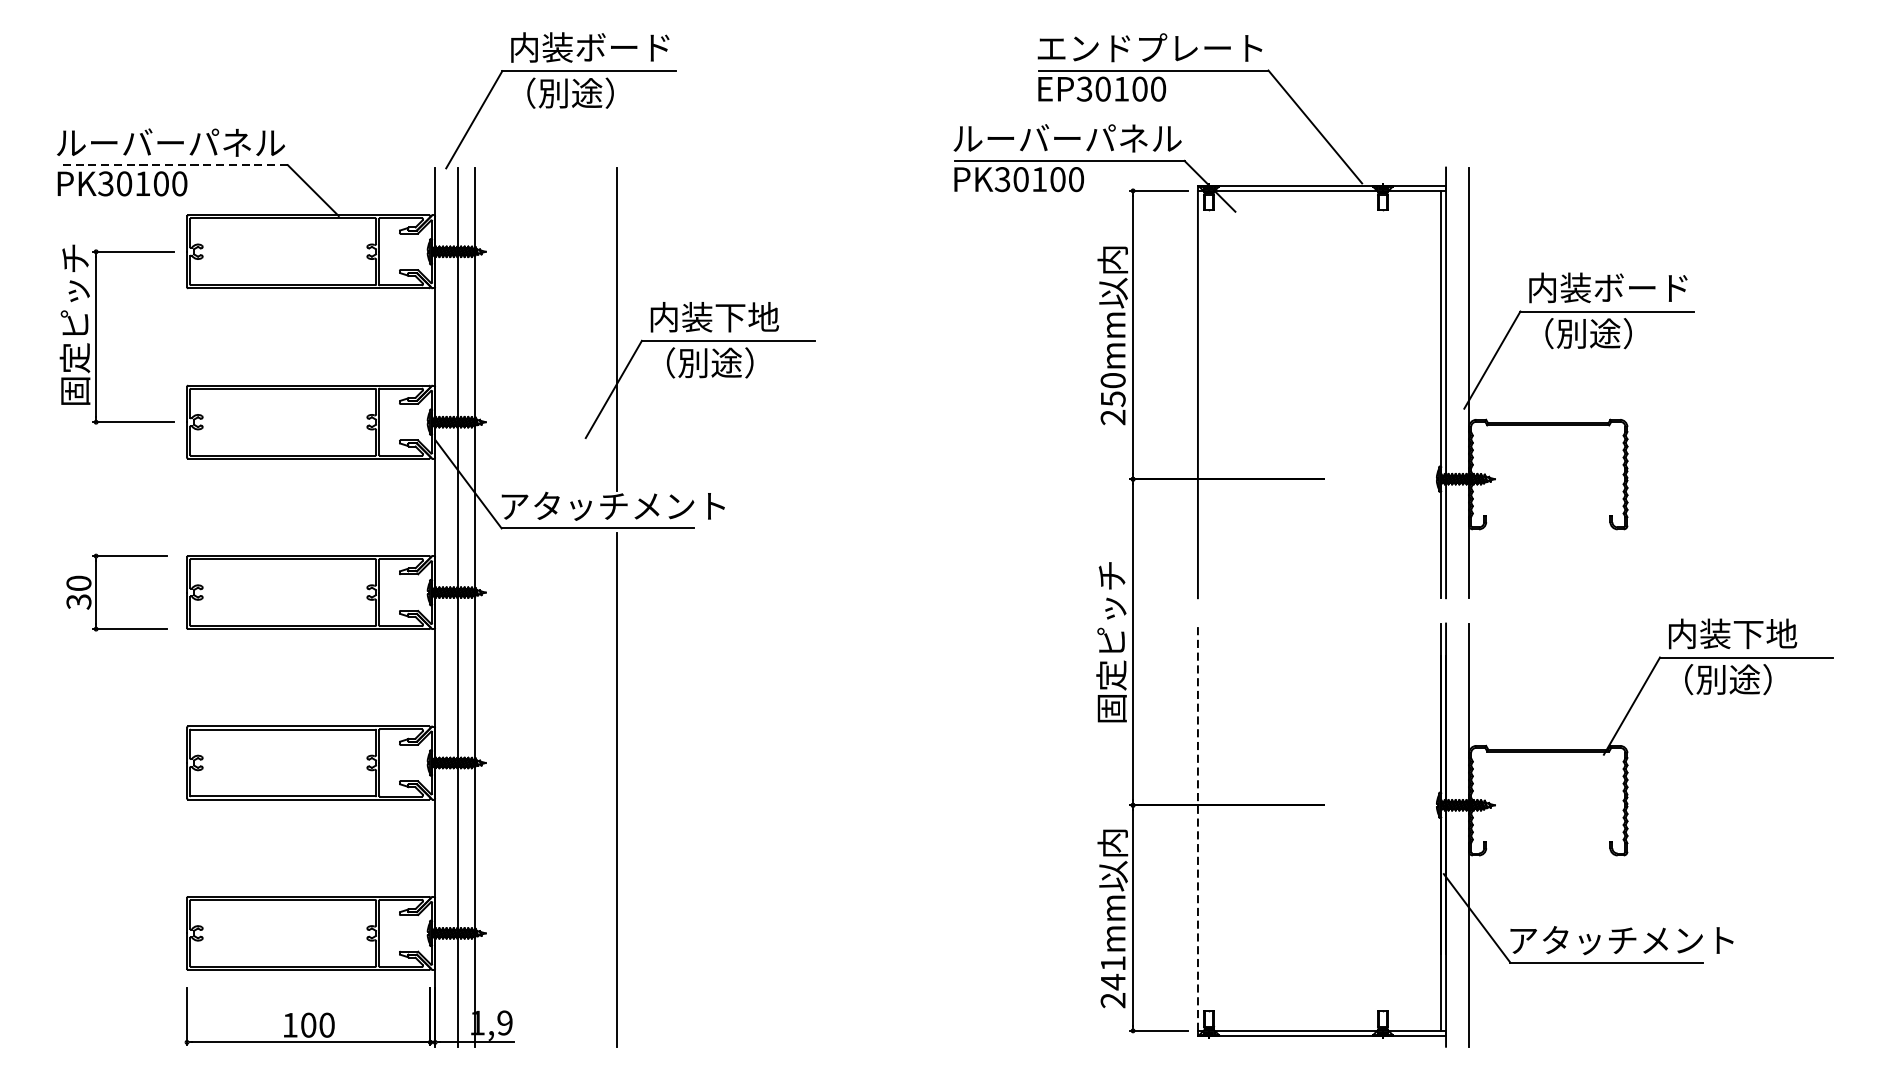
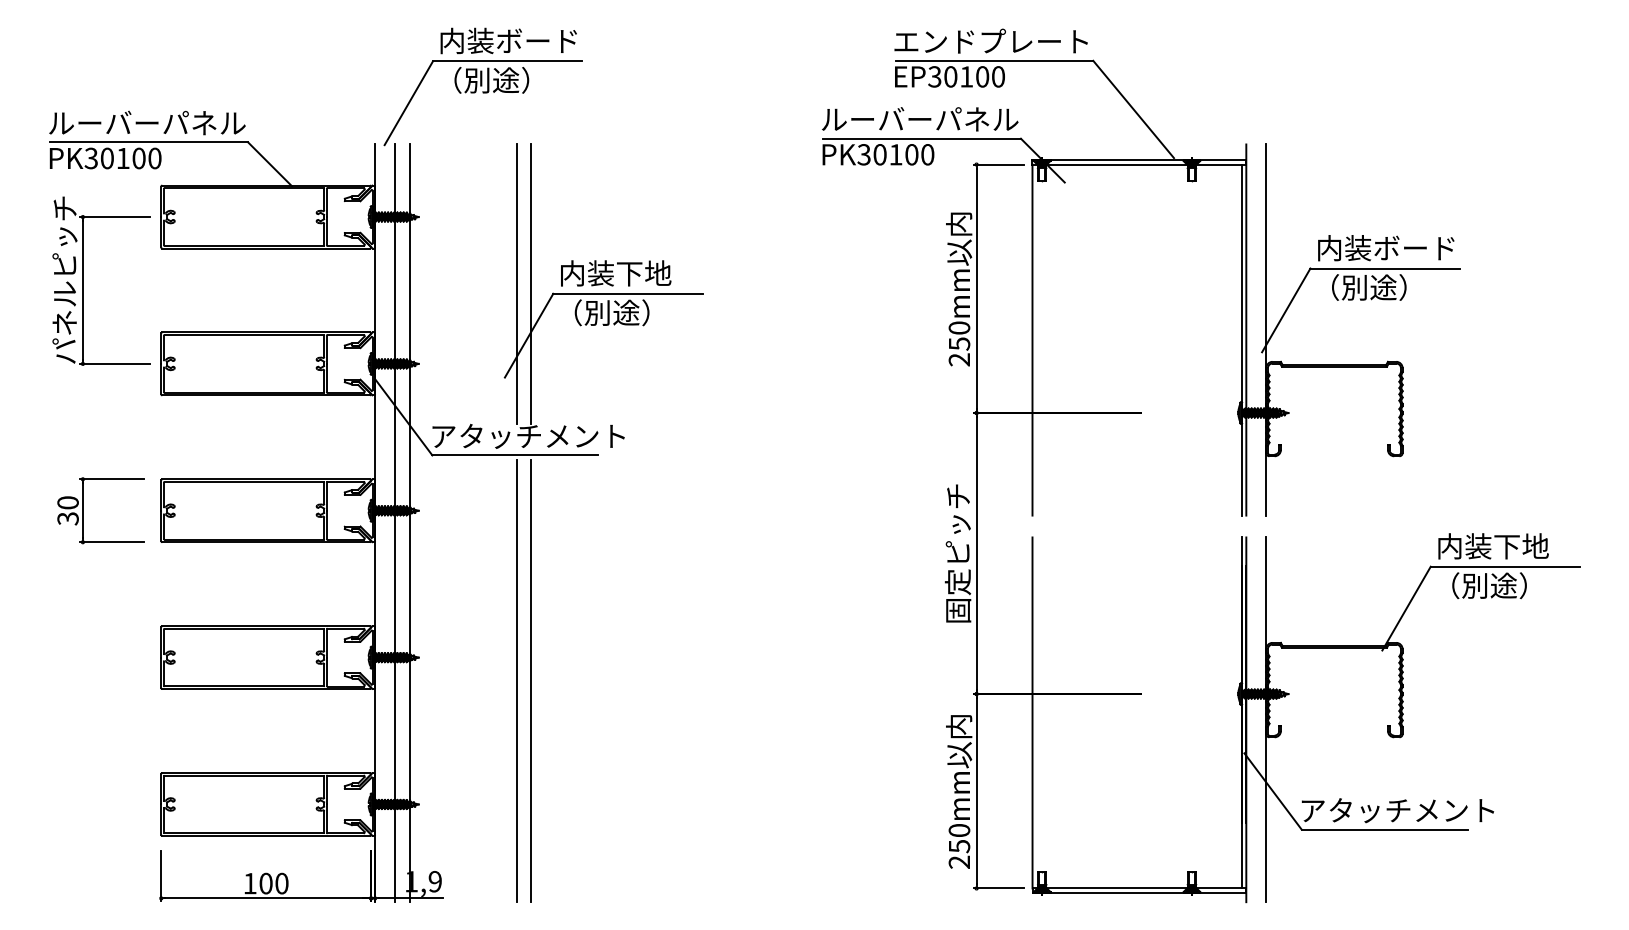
line: (173, 165) -> (149, 142), dashed -> solid
text: (74, 324) -> (64, 279), 固定ピッチ -> パネルピッチ
line: (599, 328) -> (516, 283), added
line: (599, 789) -> (516, 680), added
line: (1197, 826) -> (1032, 712), dashed -> solid
text: (1113, 972) -> (959, 838), 241mm -> 250mm

